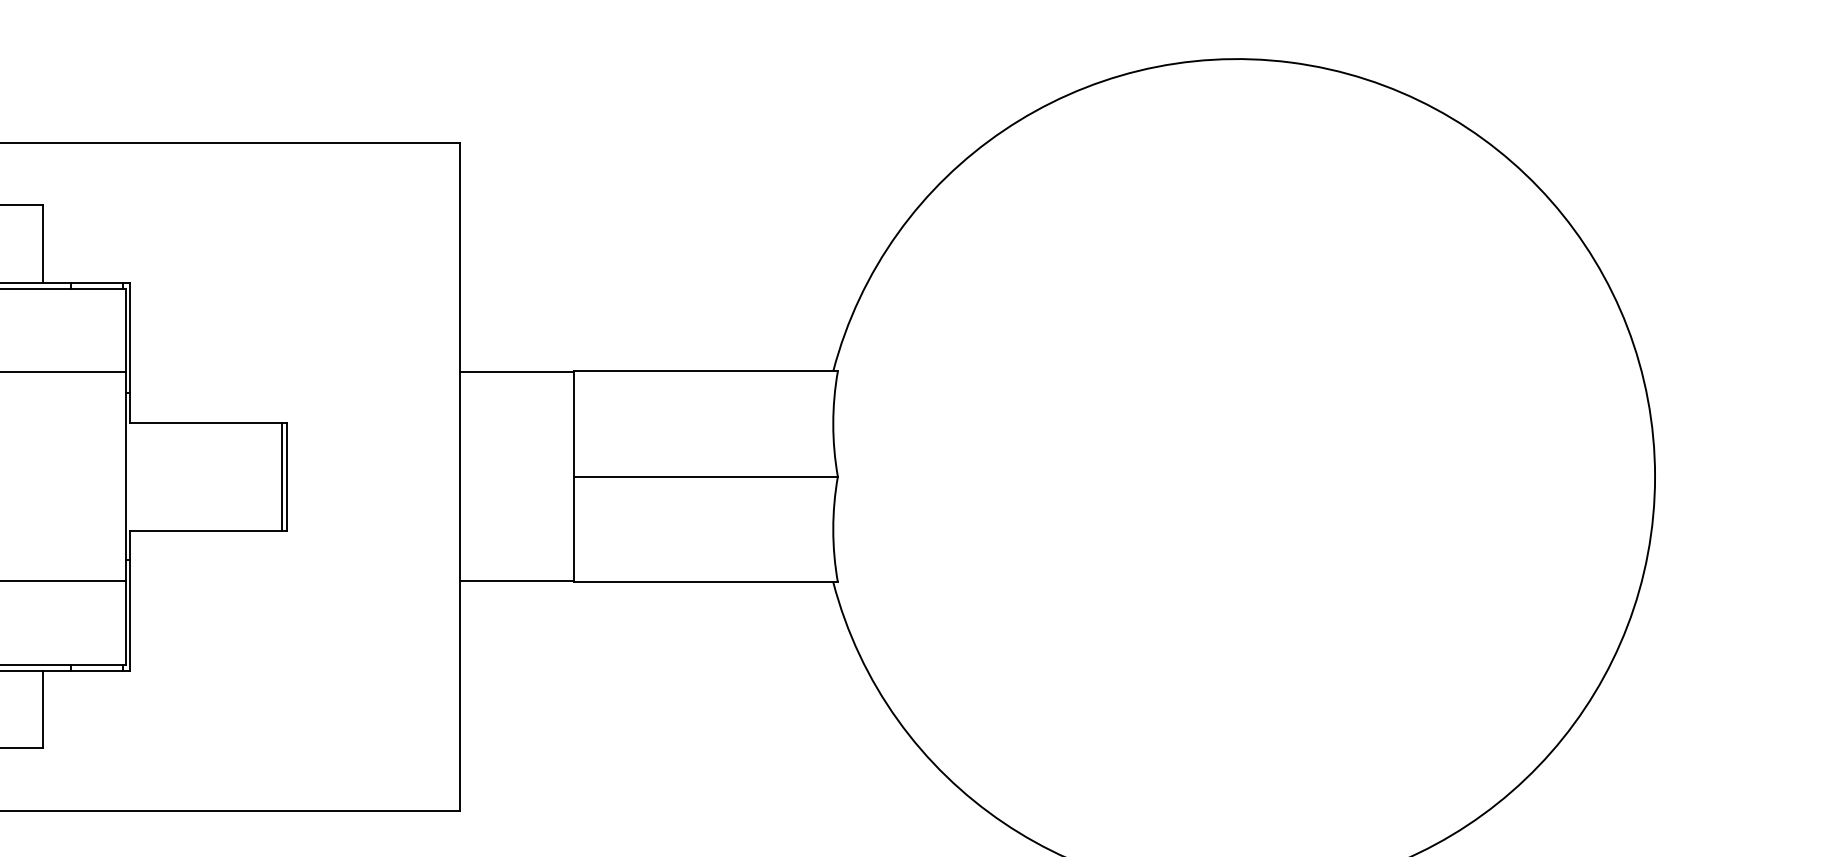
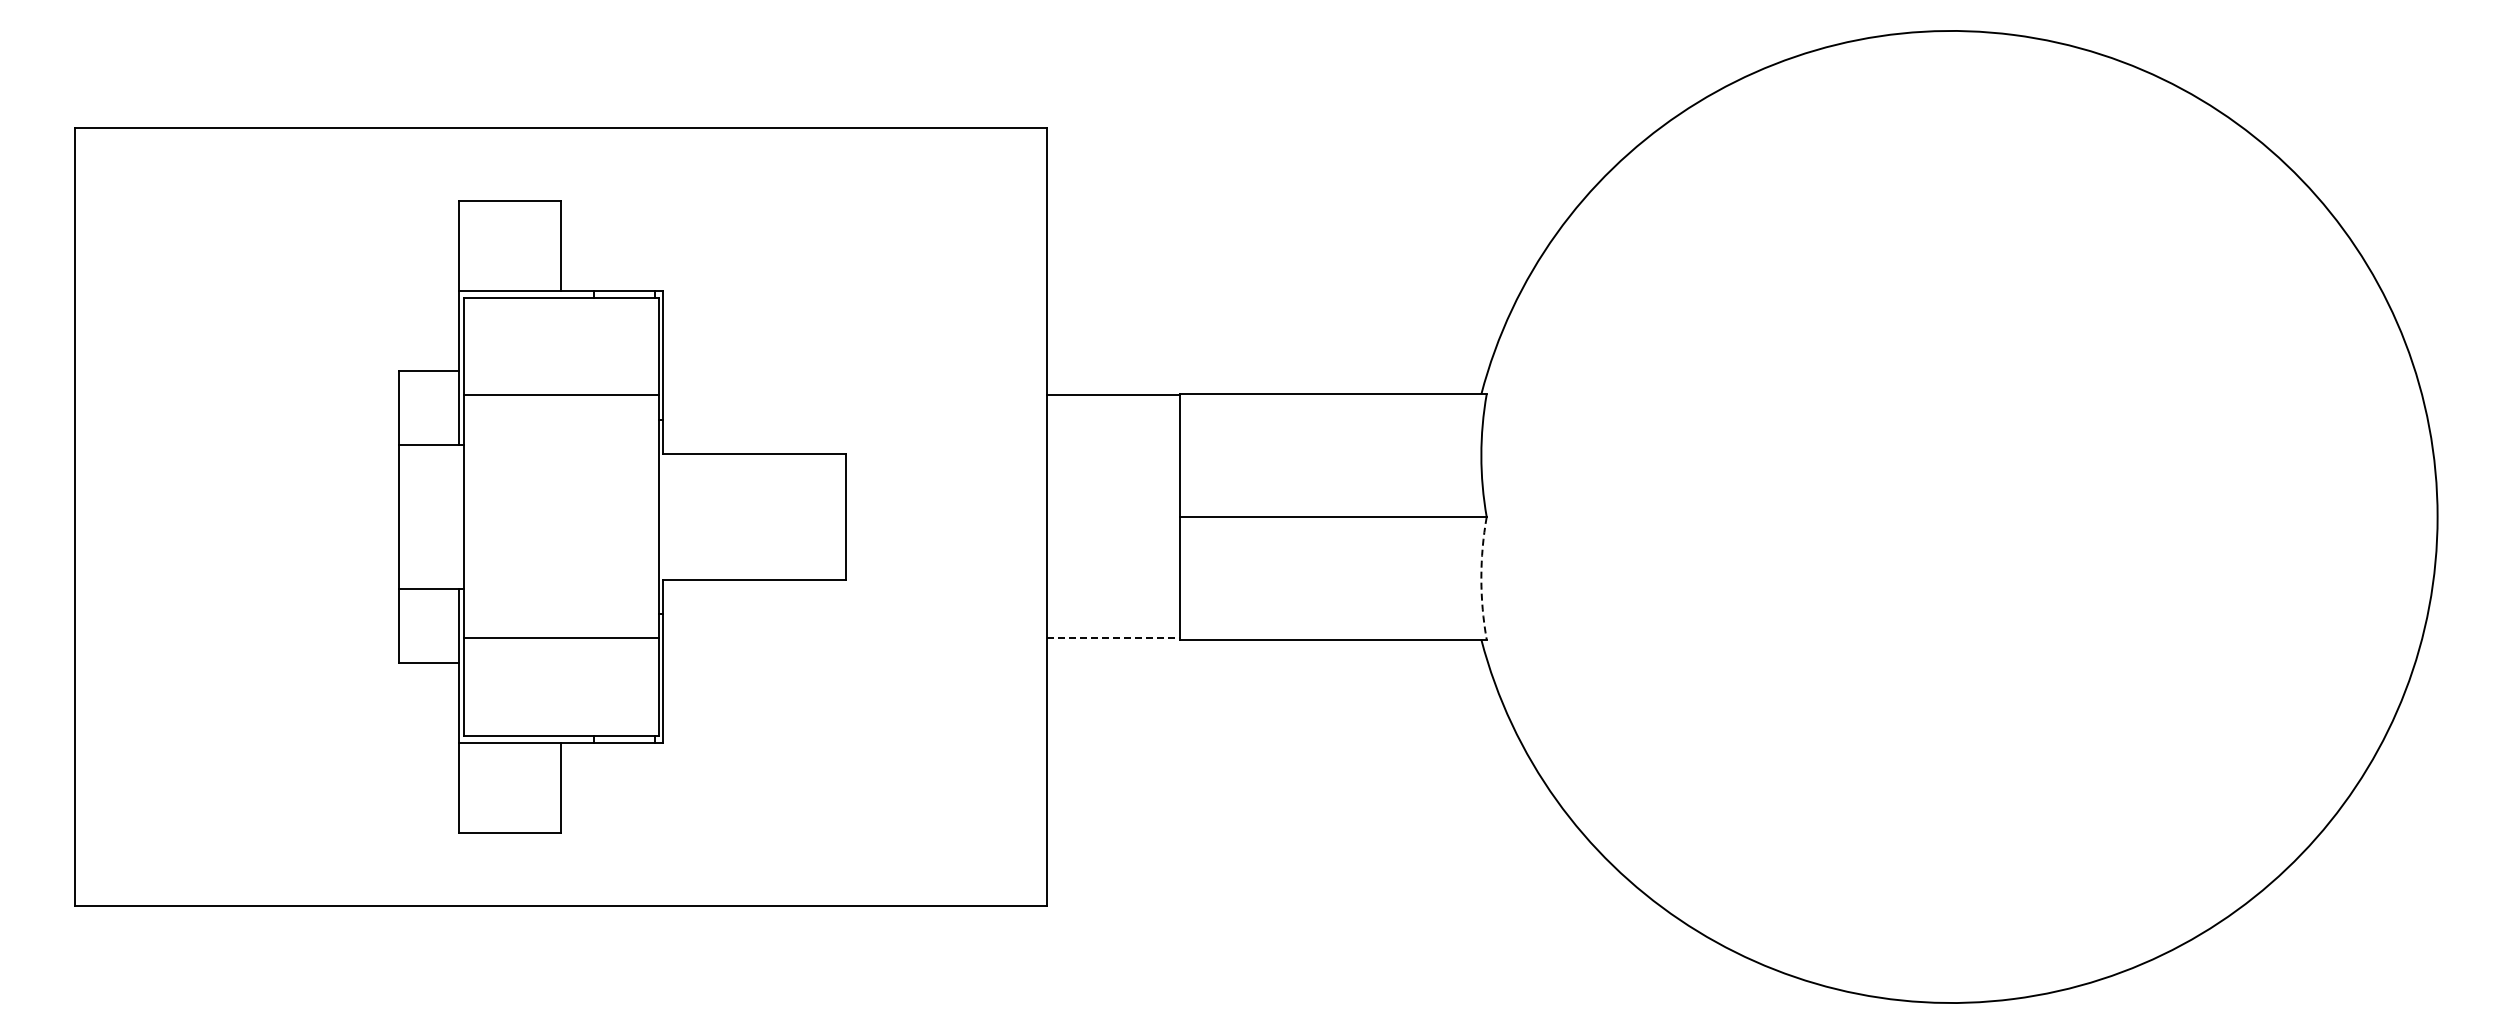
line: (281, 476) -> (839, 516), removed
arc: (833, 529) -> (1481, 578), solid -> dashed
line: (517, 581) -> (1114, 638), solid -> dashed

